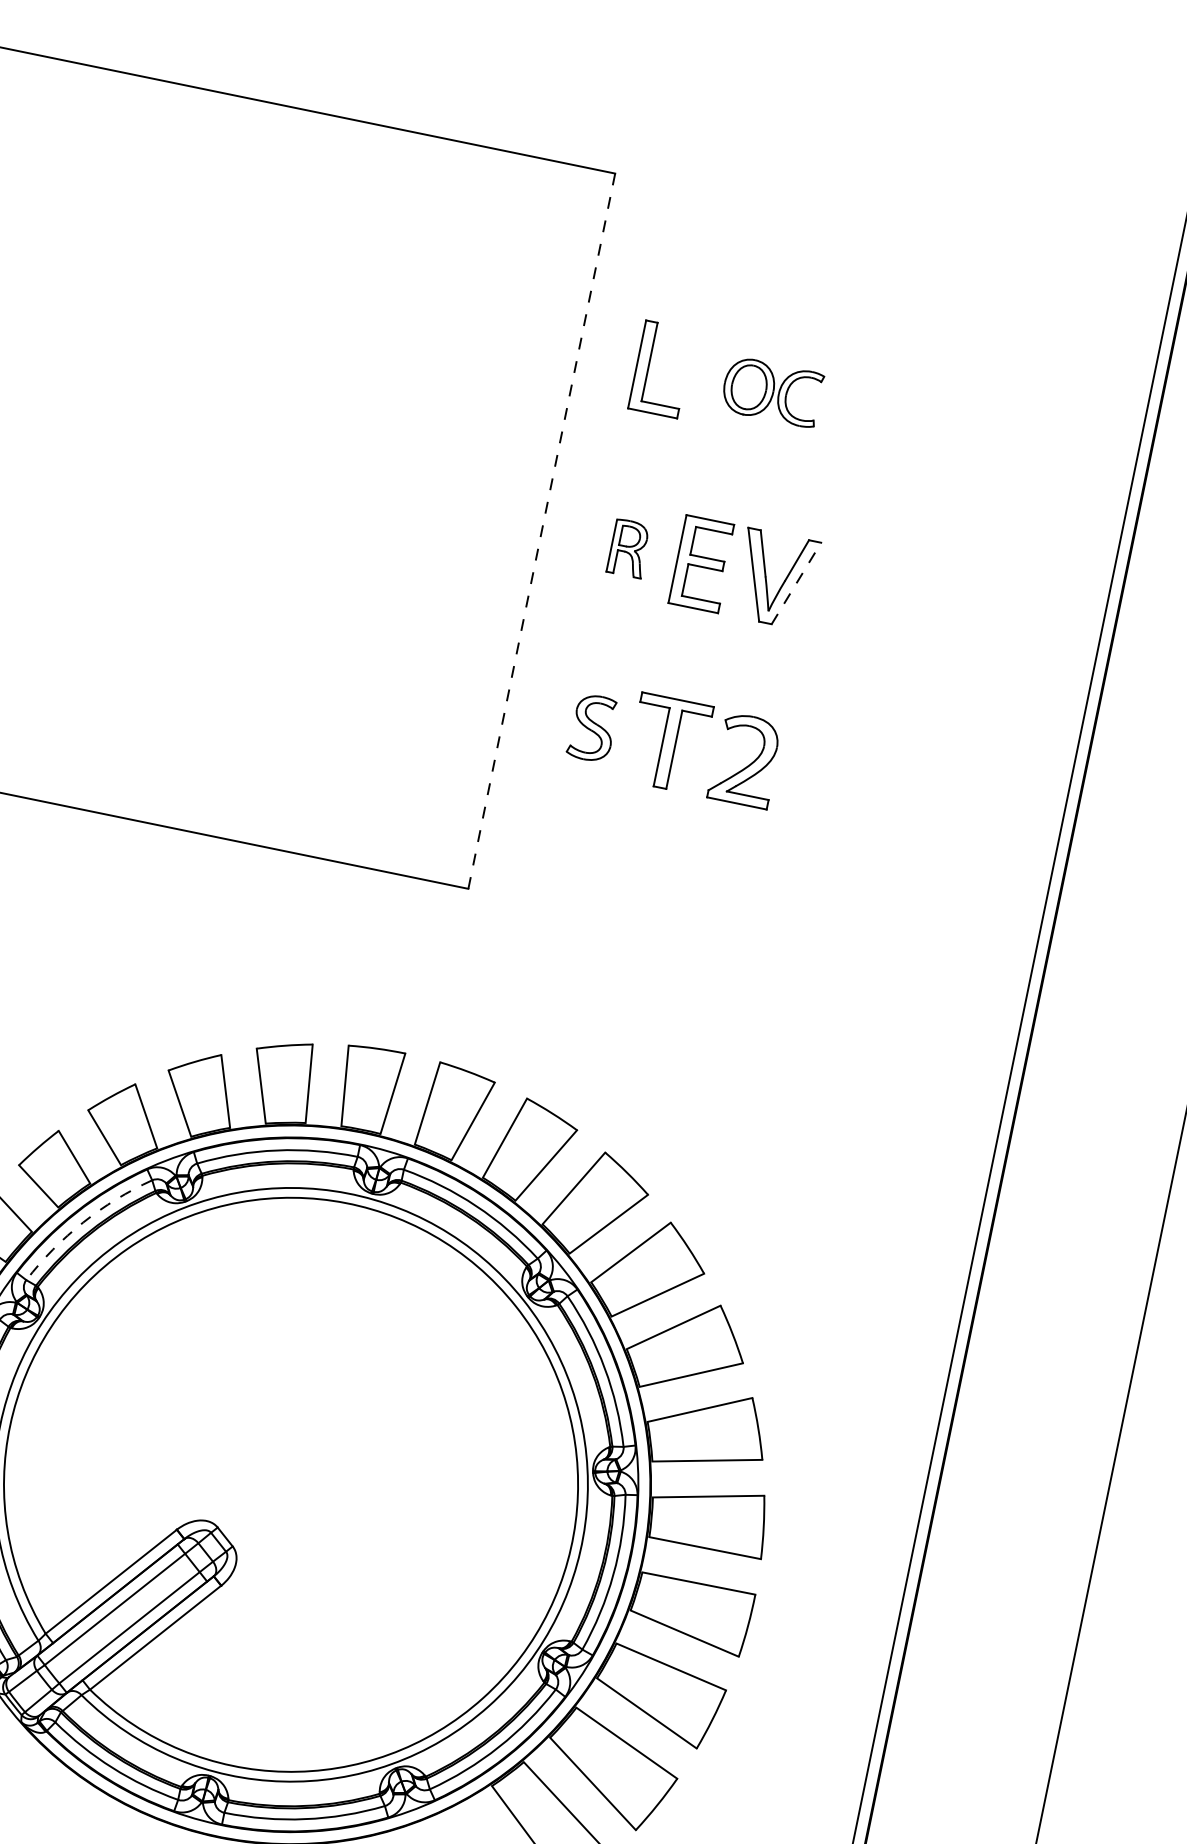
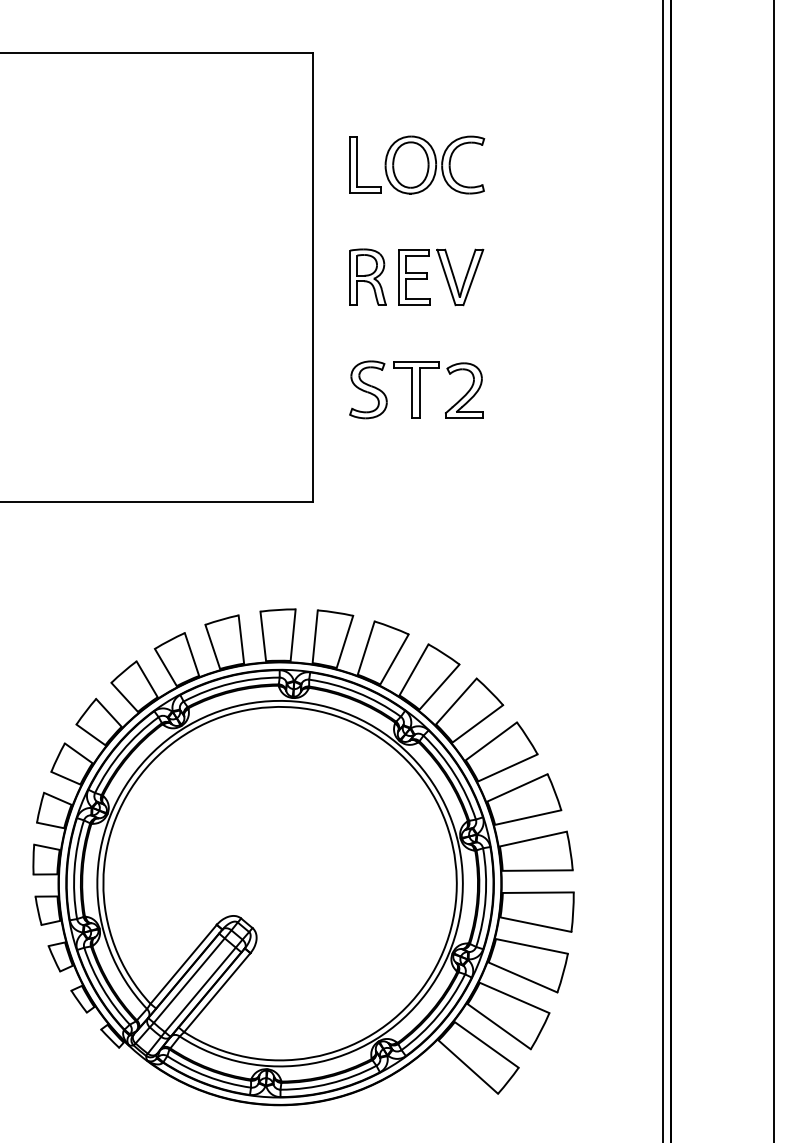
part: (771, 391) -> (434, 164), size x1.67
line: (542, 531) -> (313, 277), dashed -> solid
part: (628, 547) -> (367, 276), size x1.67
line: (796, 583) -> (473, 277), dashed -> solid
part: (593, 727) -> (368, 389), size x1.43
arc: (83, 1223) -> (122, 751), dashed -> solid

